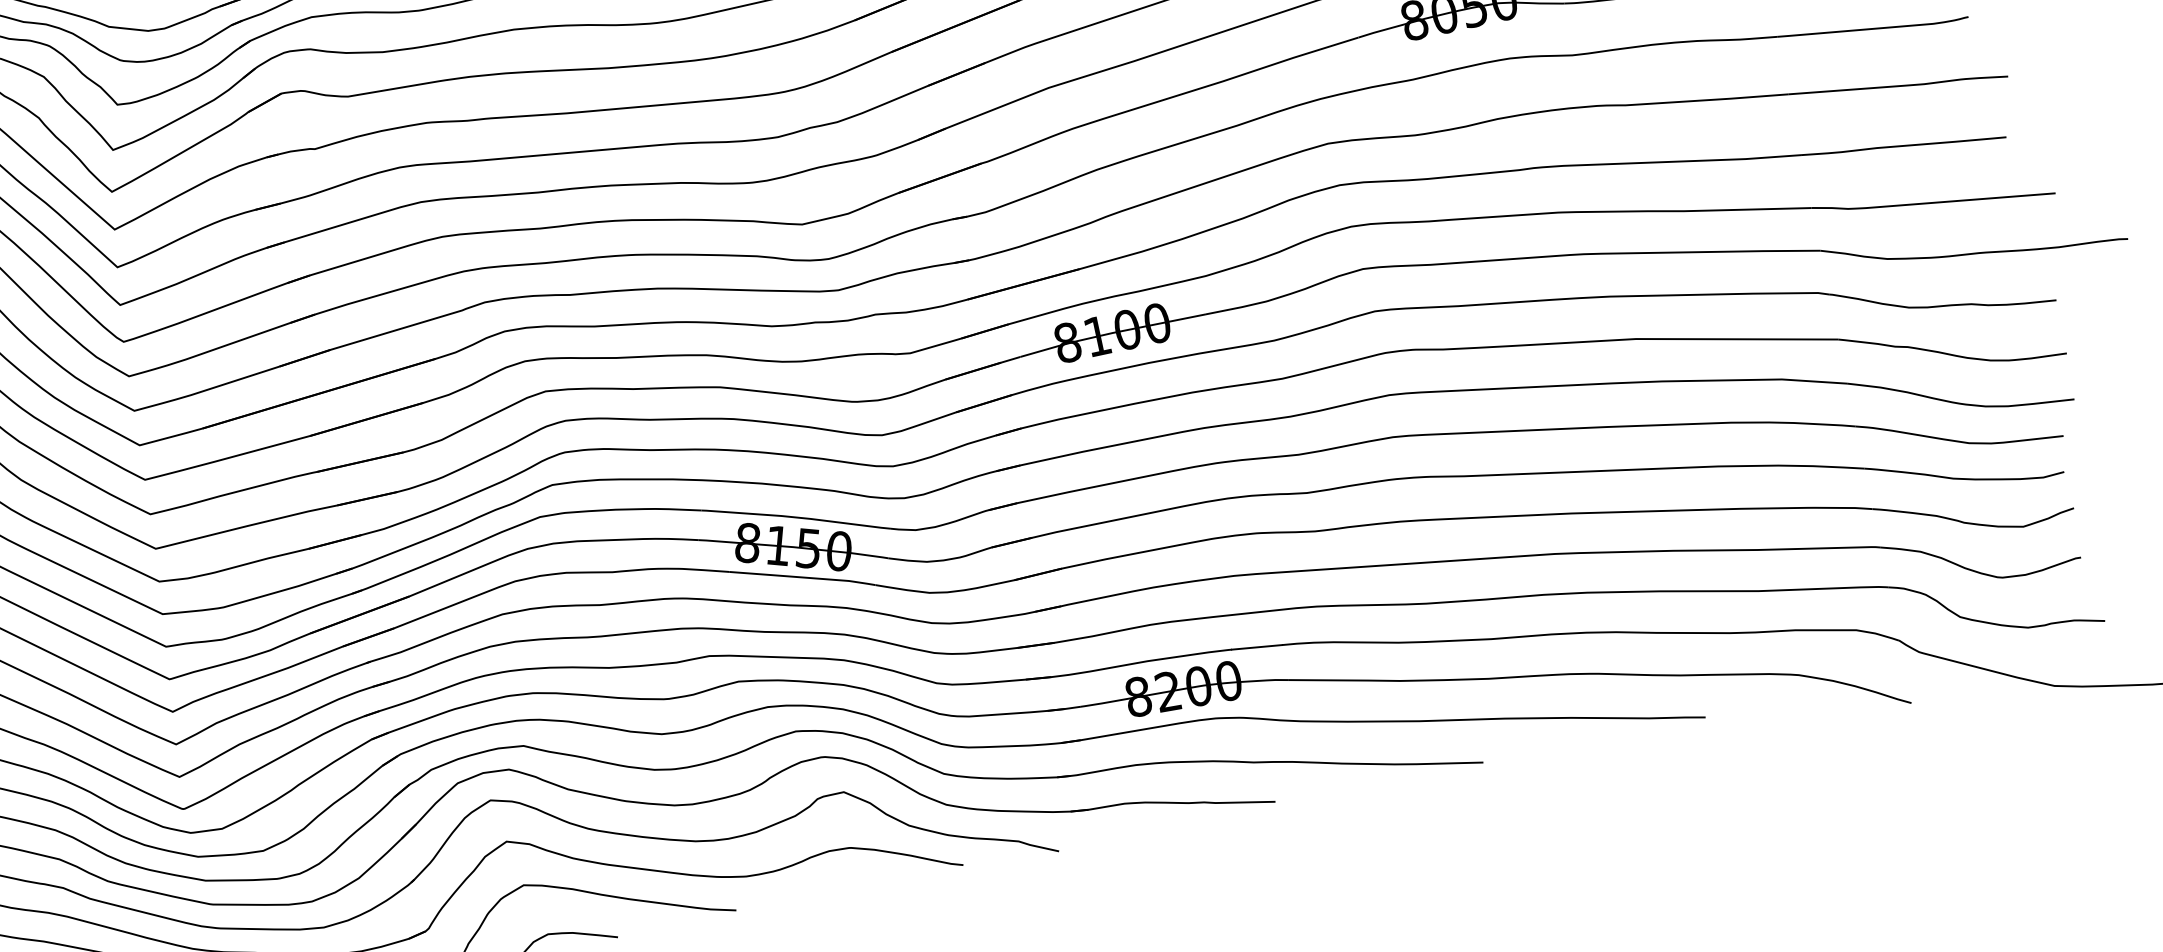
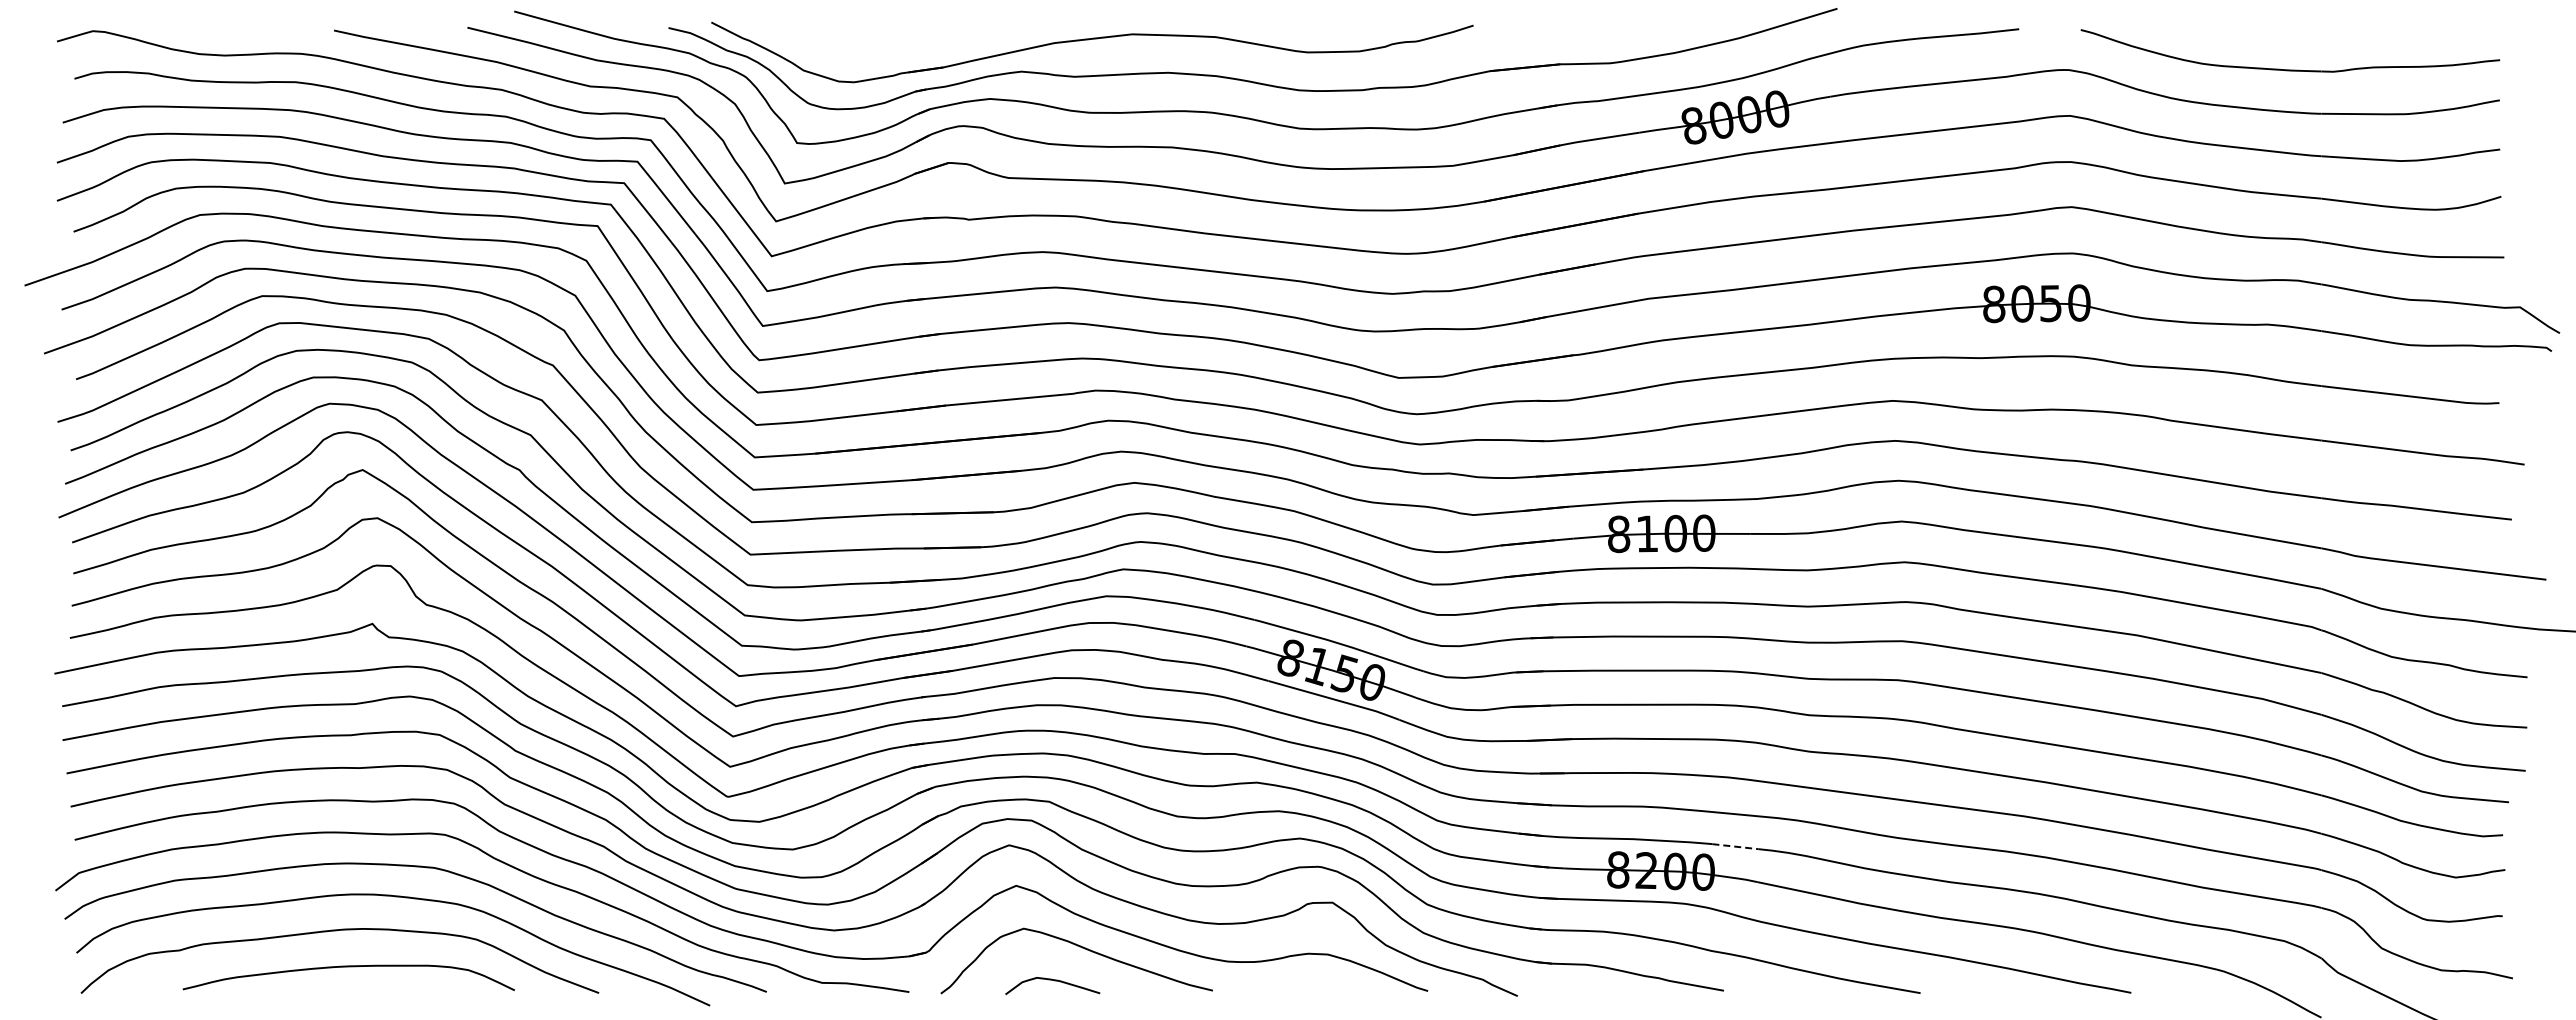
line: (1258, 646) -> (1736, 846), solid -> dashed

